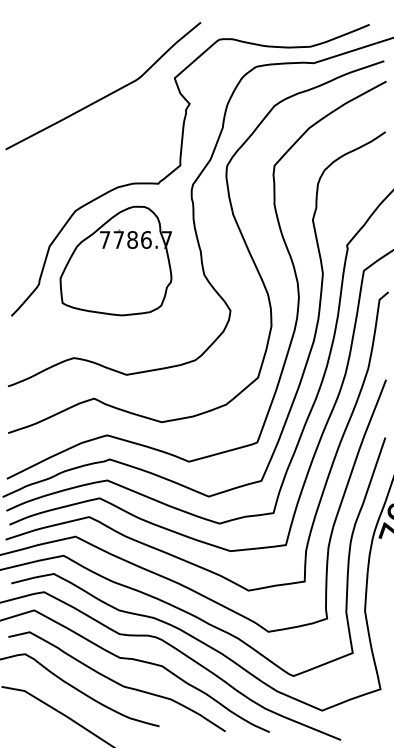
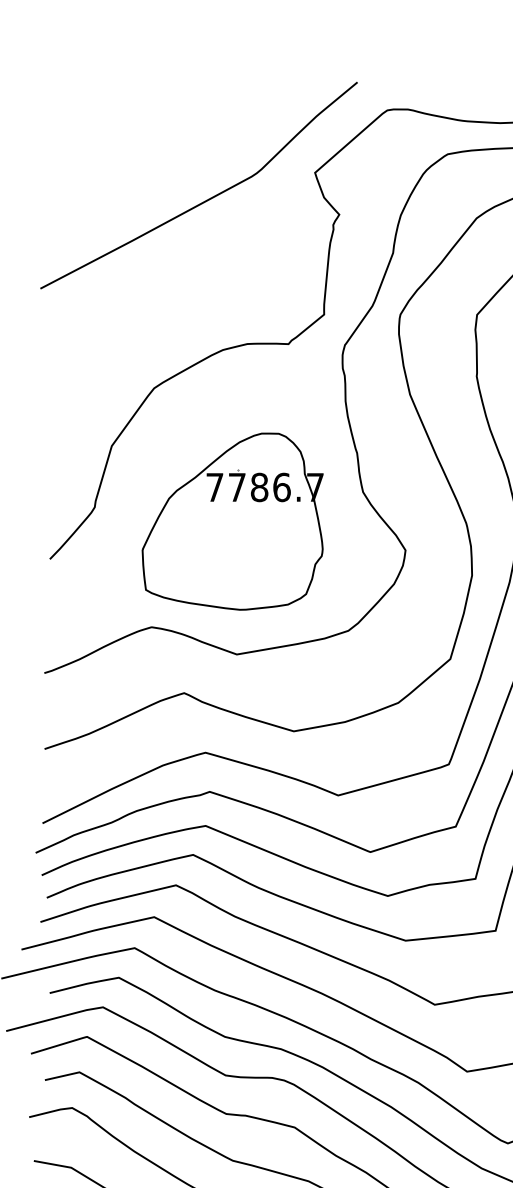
part: (115, 260) -> (231, 520), moved

